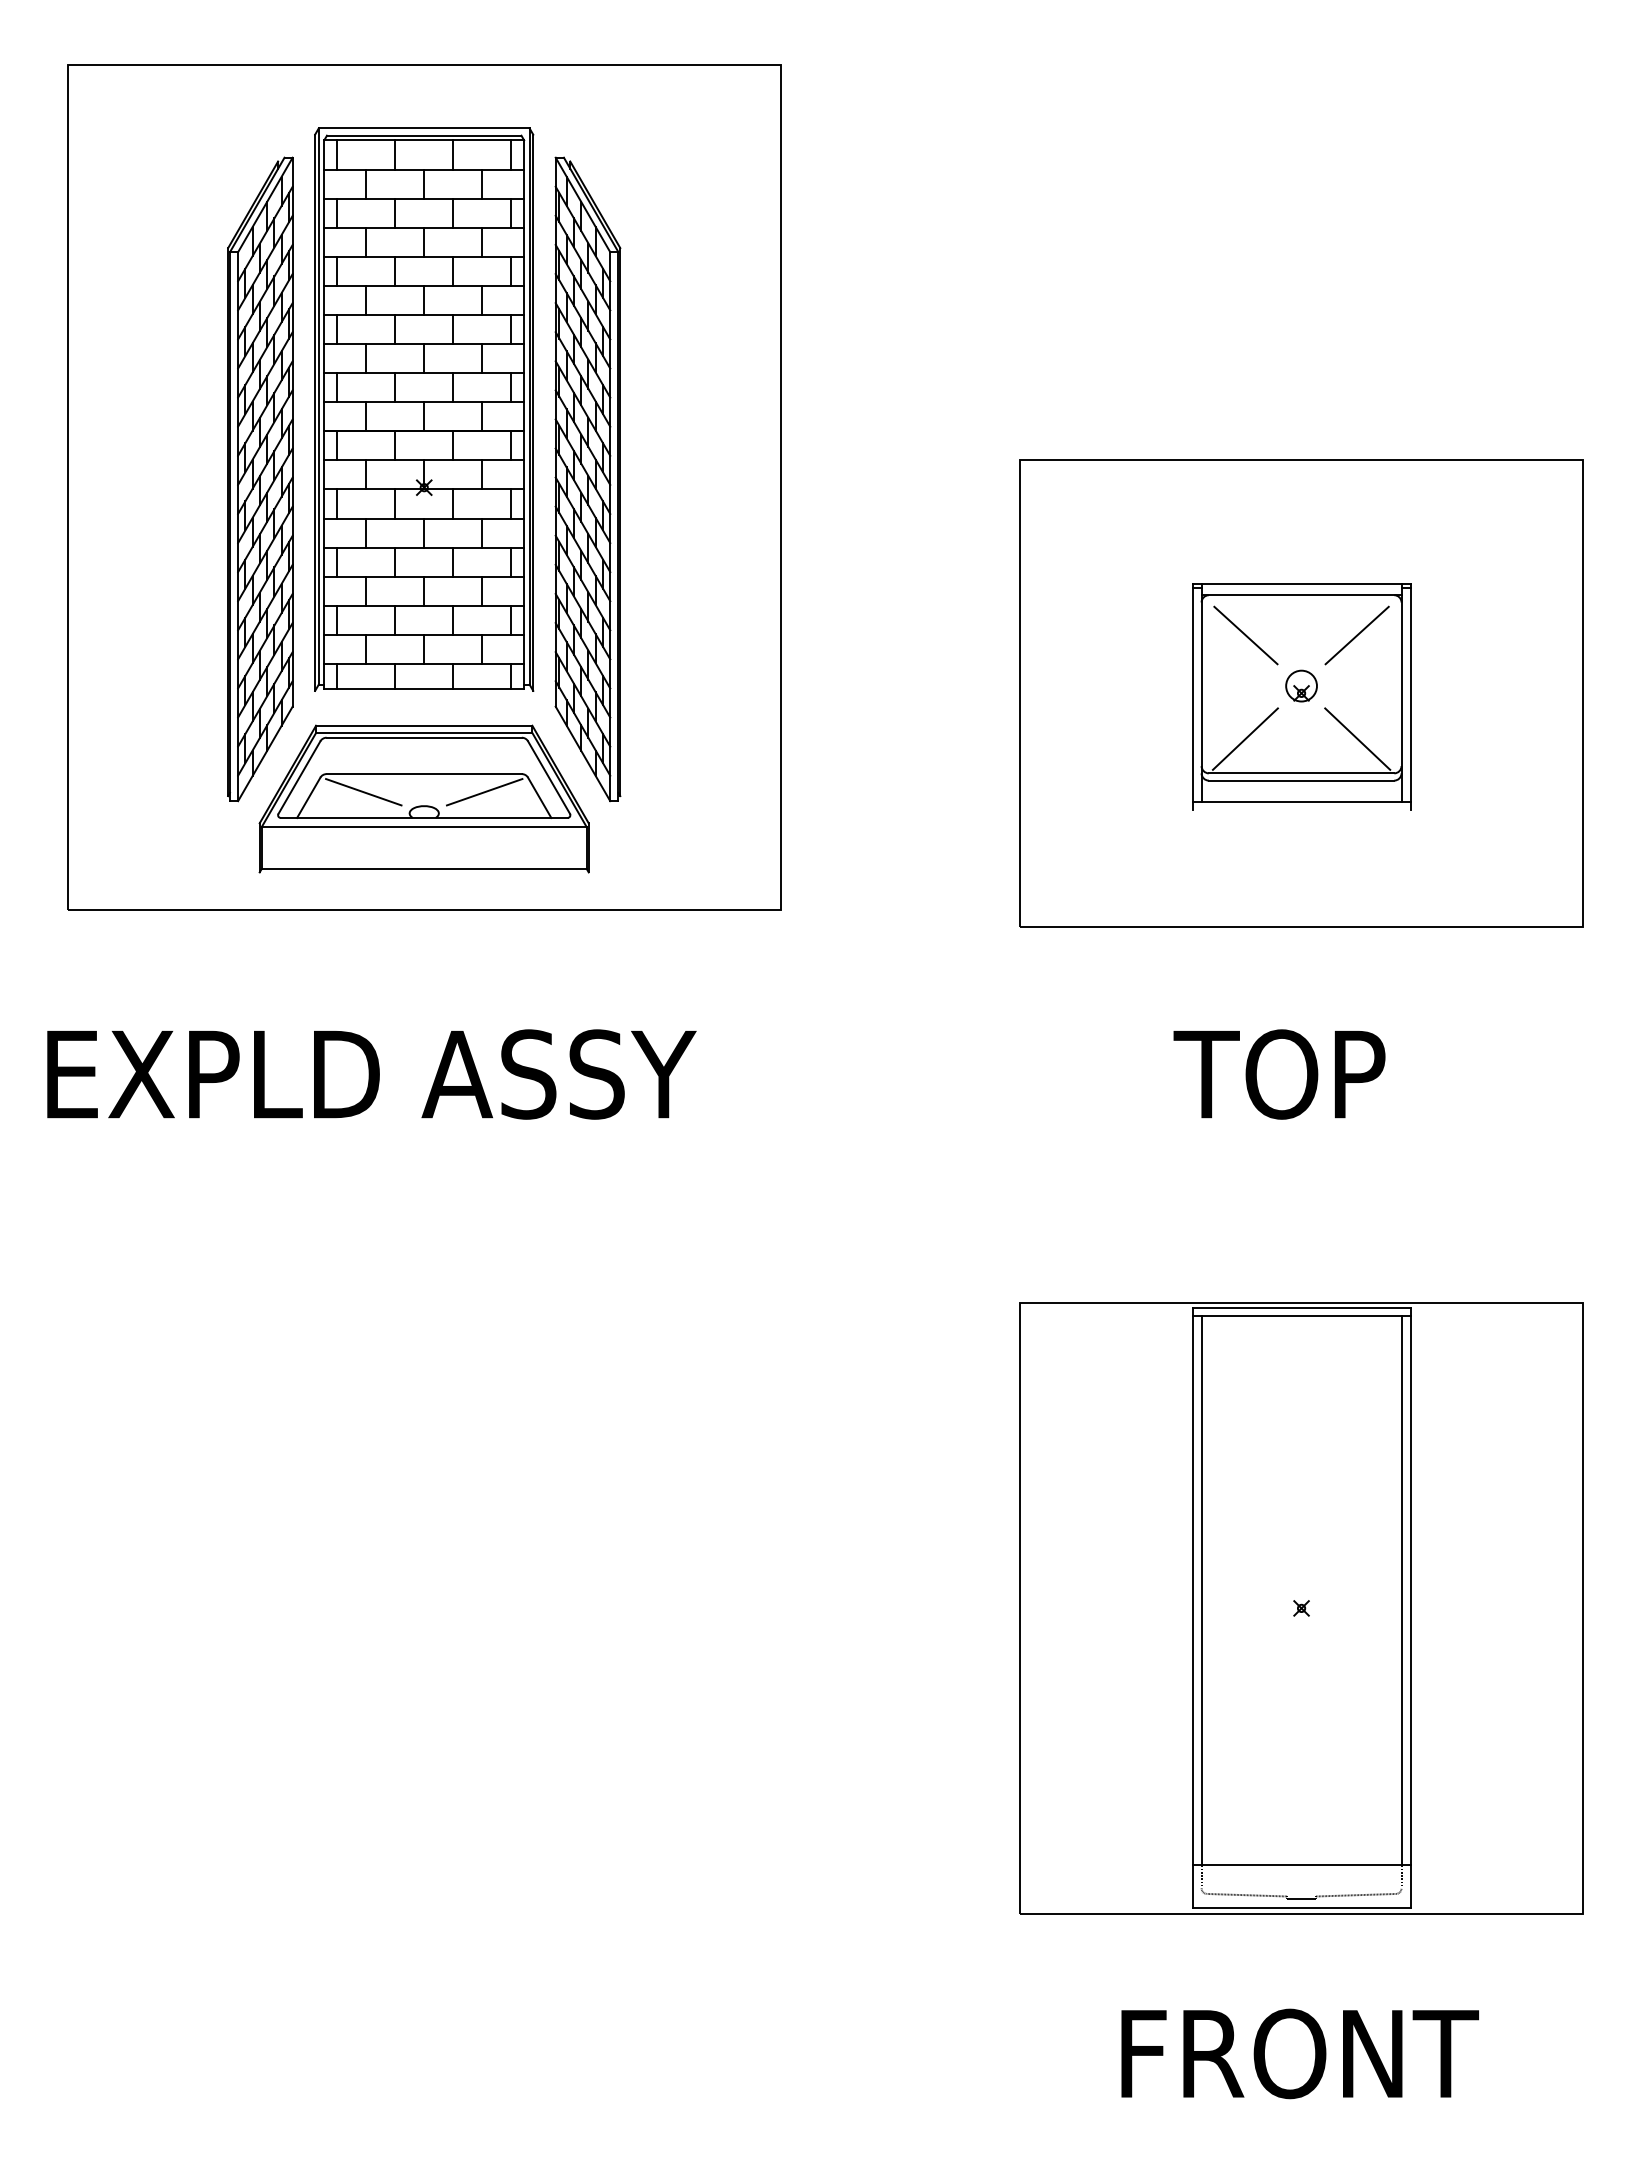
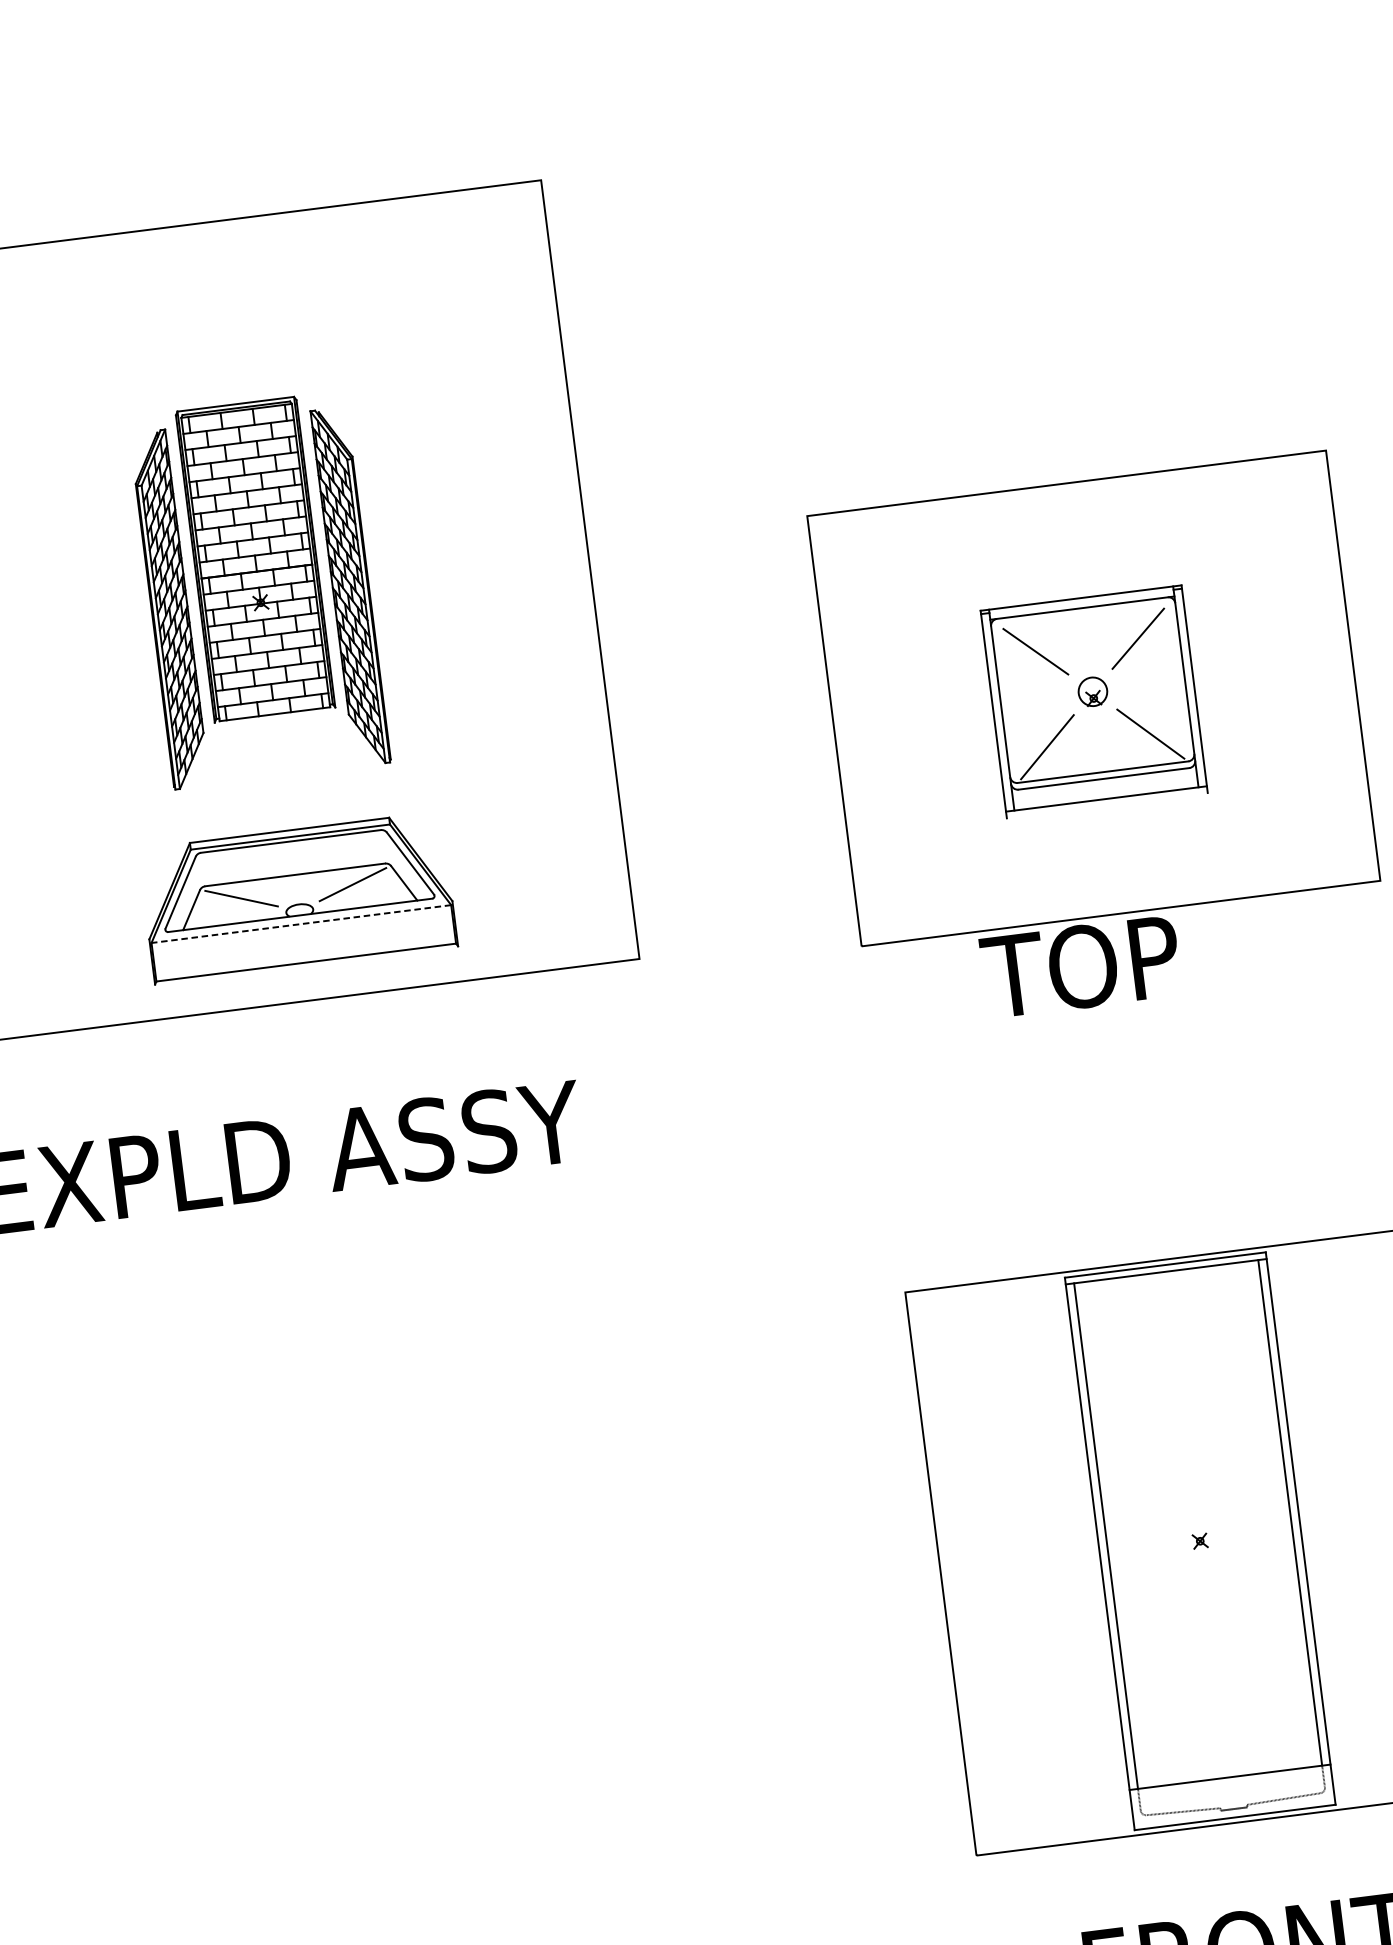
part: (424, 464) -> (259, 589), size x0.6
line: (424, 827) -> (301, 924), solid -> dashed
text: (1279, 1074) -> (1080, 966), moved

